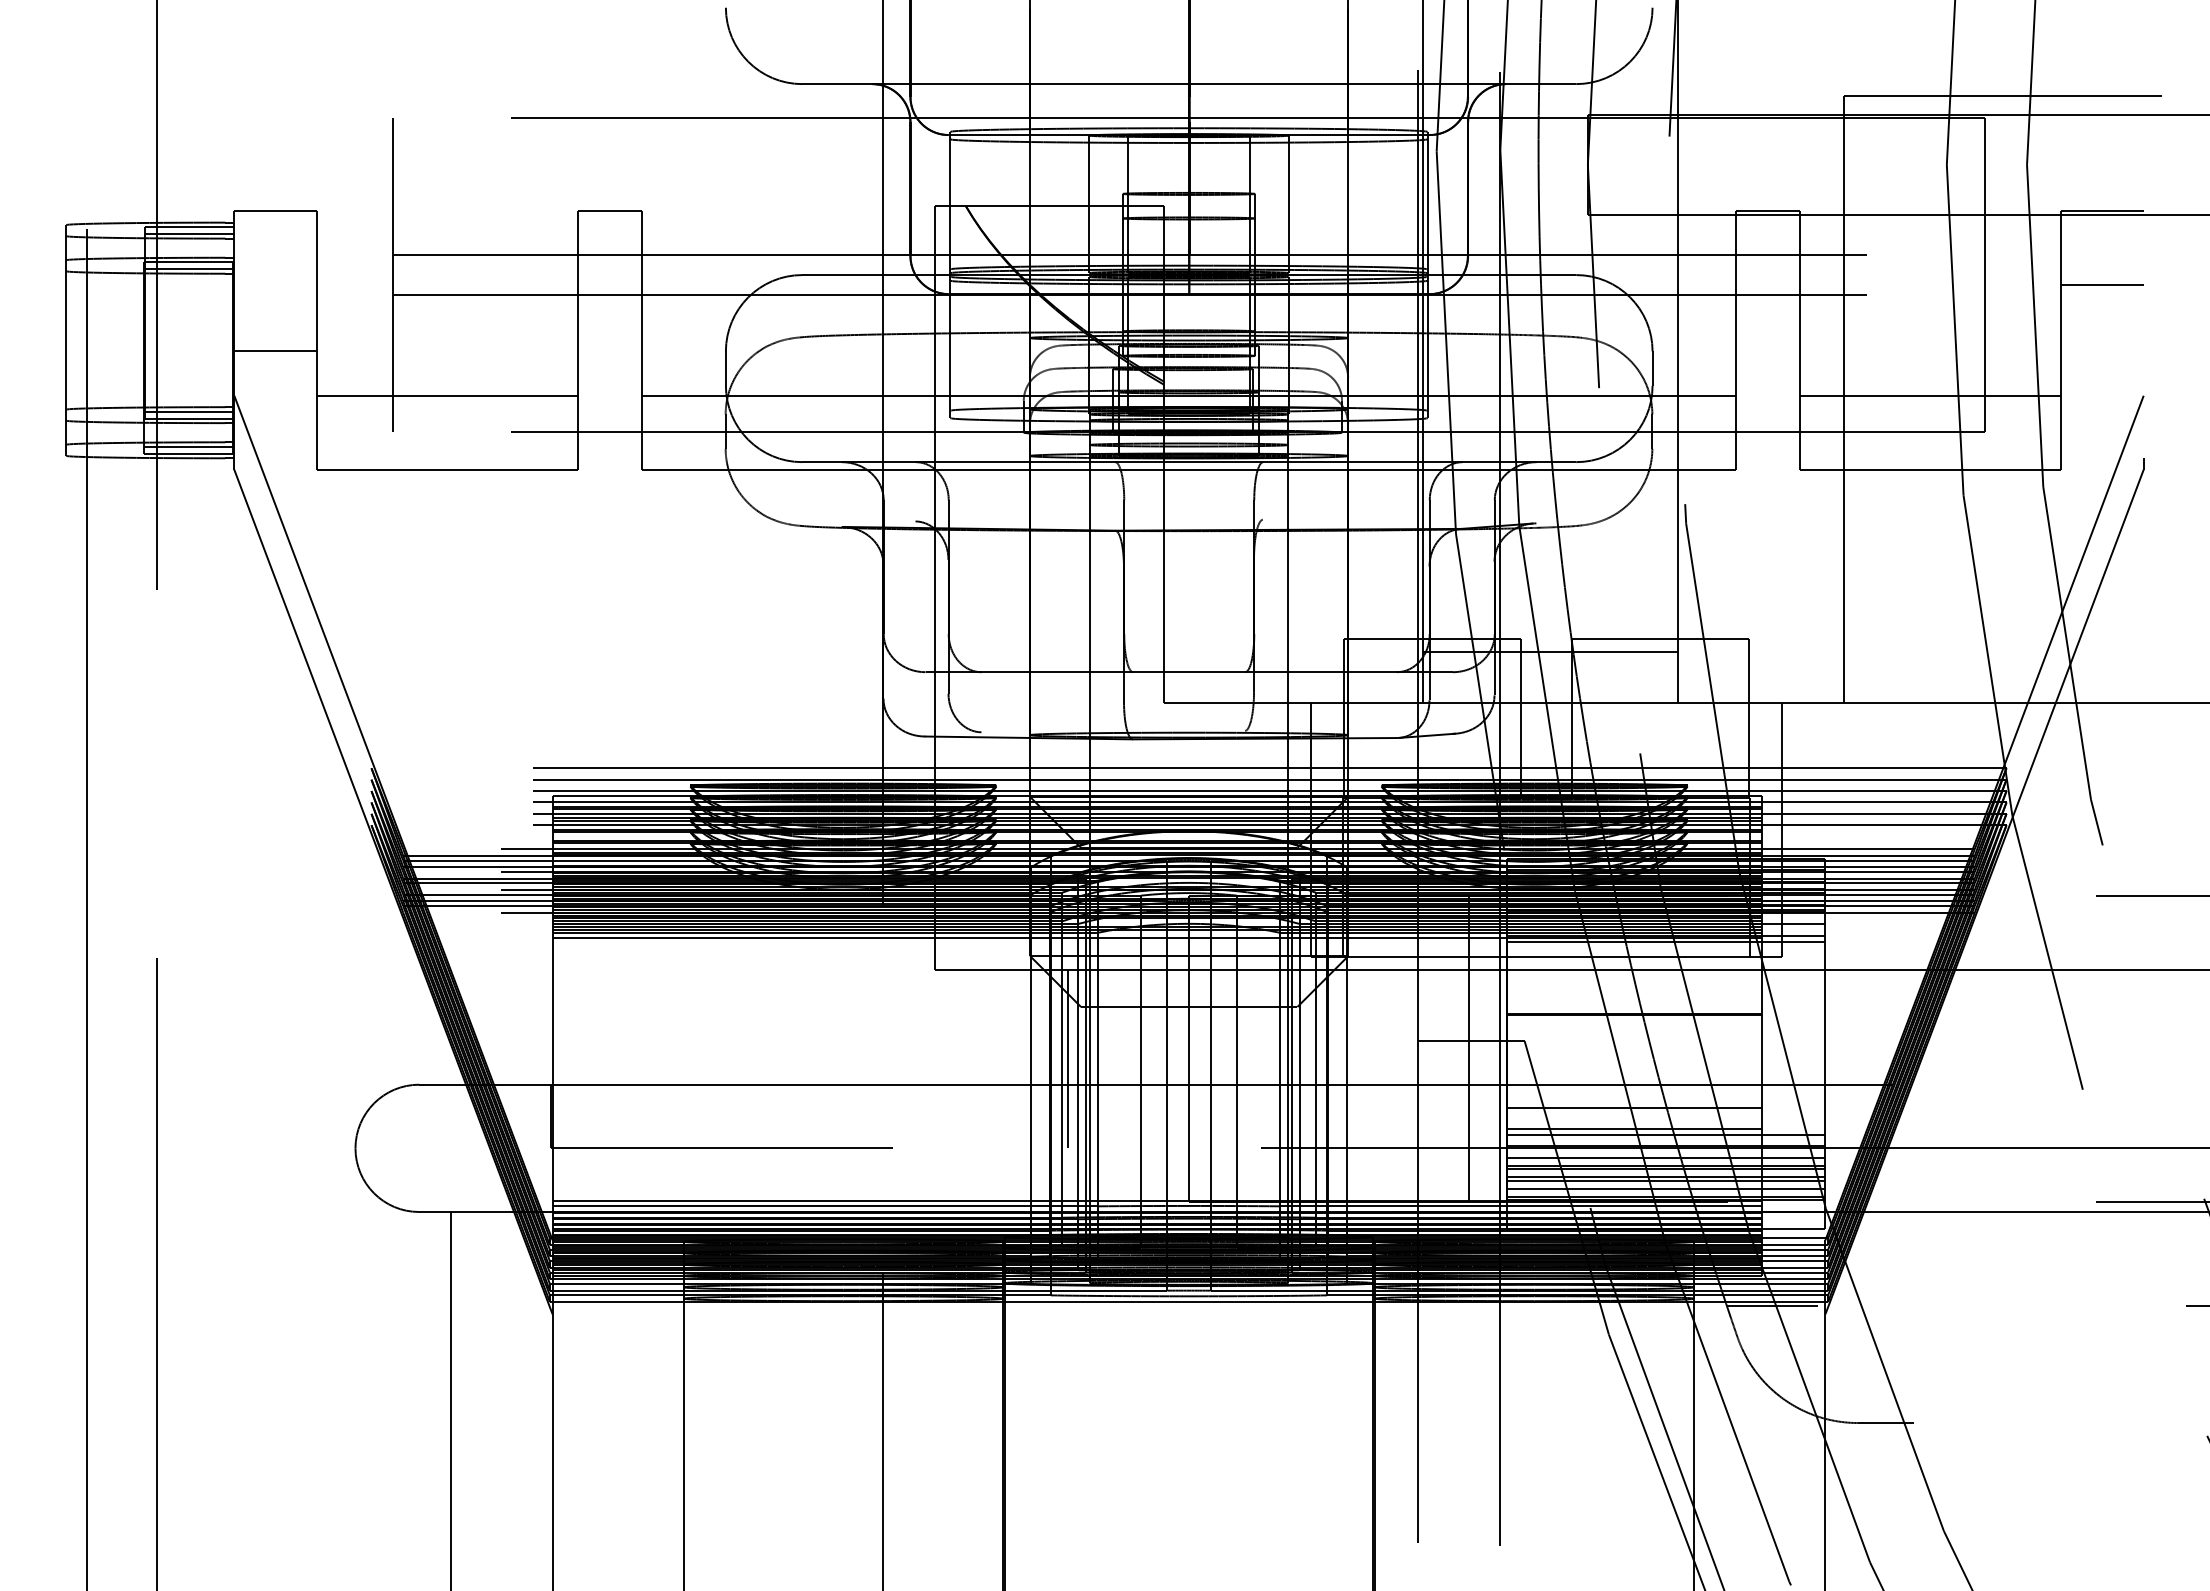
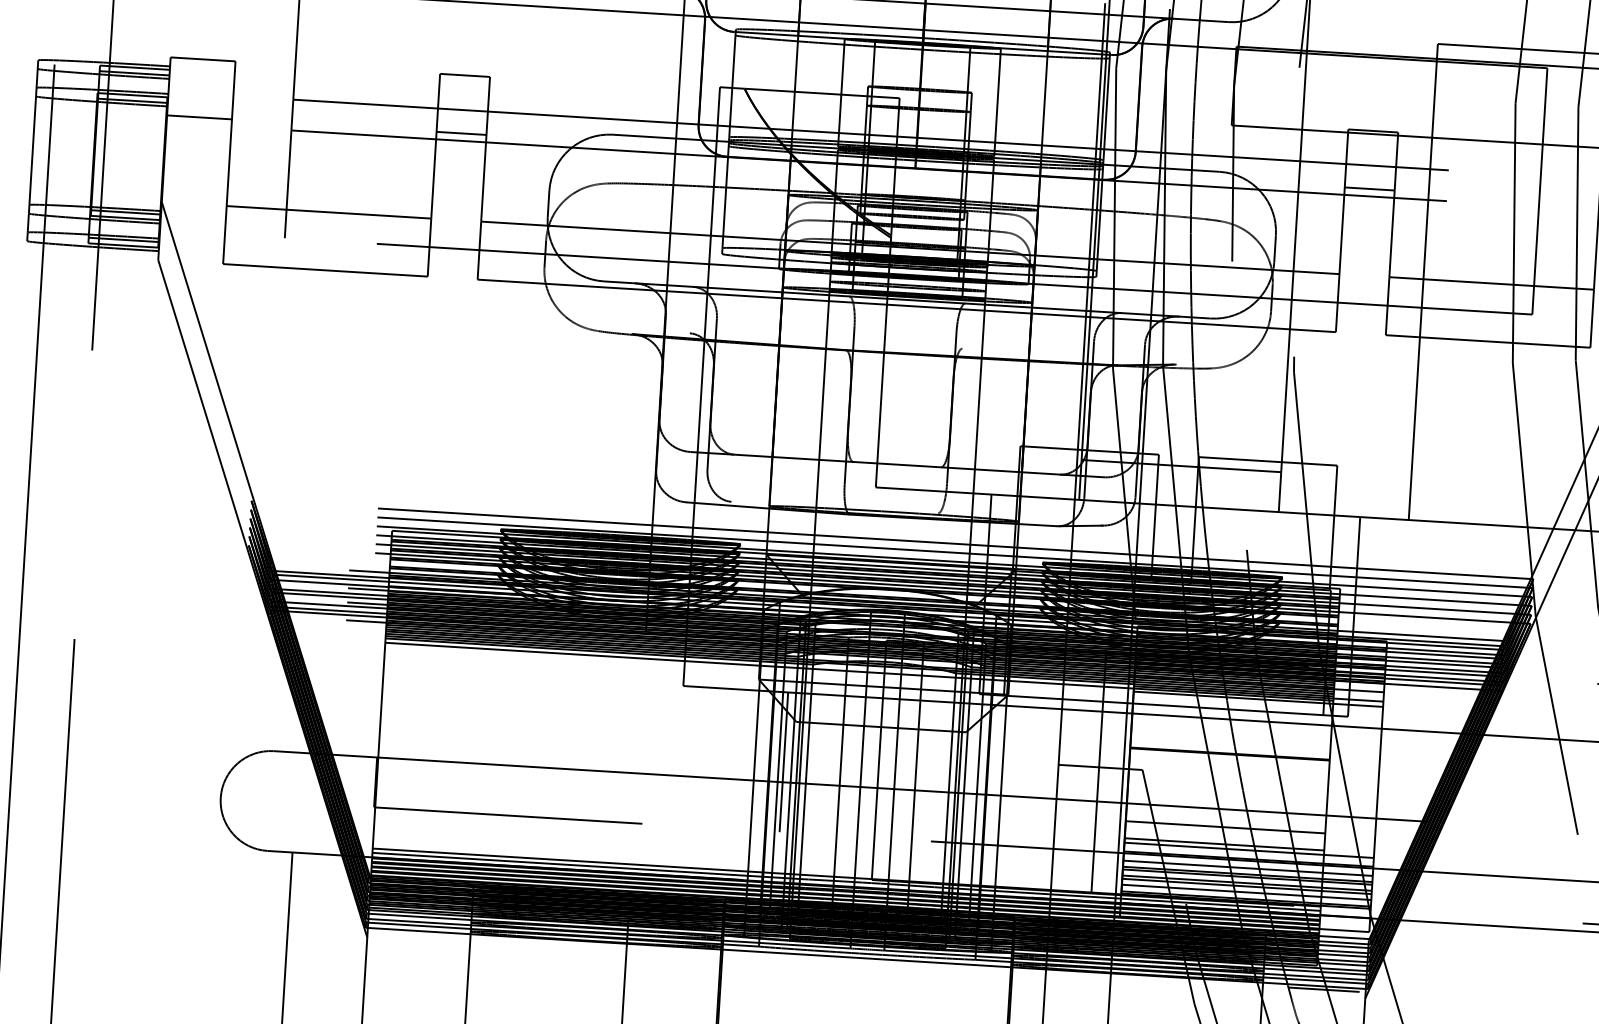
line: (609, 285) -> (461, 133), added
line: (1768, 285) -> (1369, 189), added
line: (275, 351) -> (199, 117), moved

